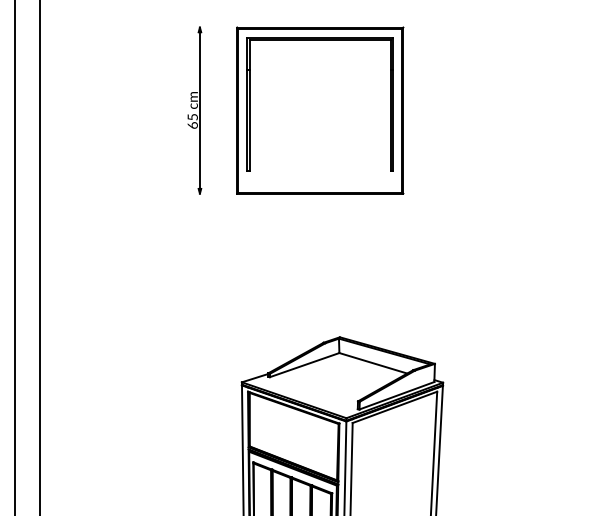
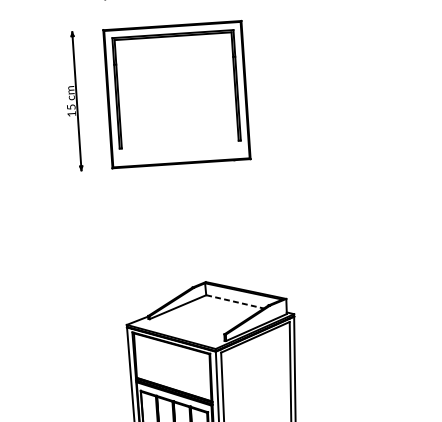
text: (192, 125) -> (71, 114), 65 -> 15
line: (373, 363) -> (235, 302), solid -> dashed

